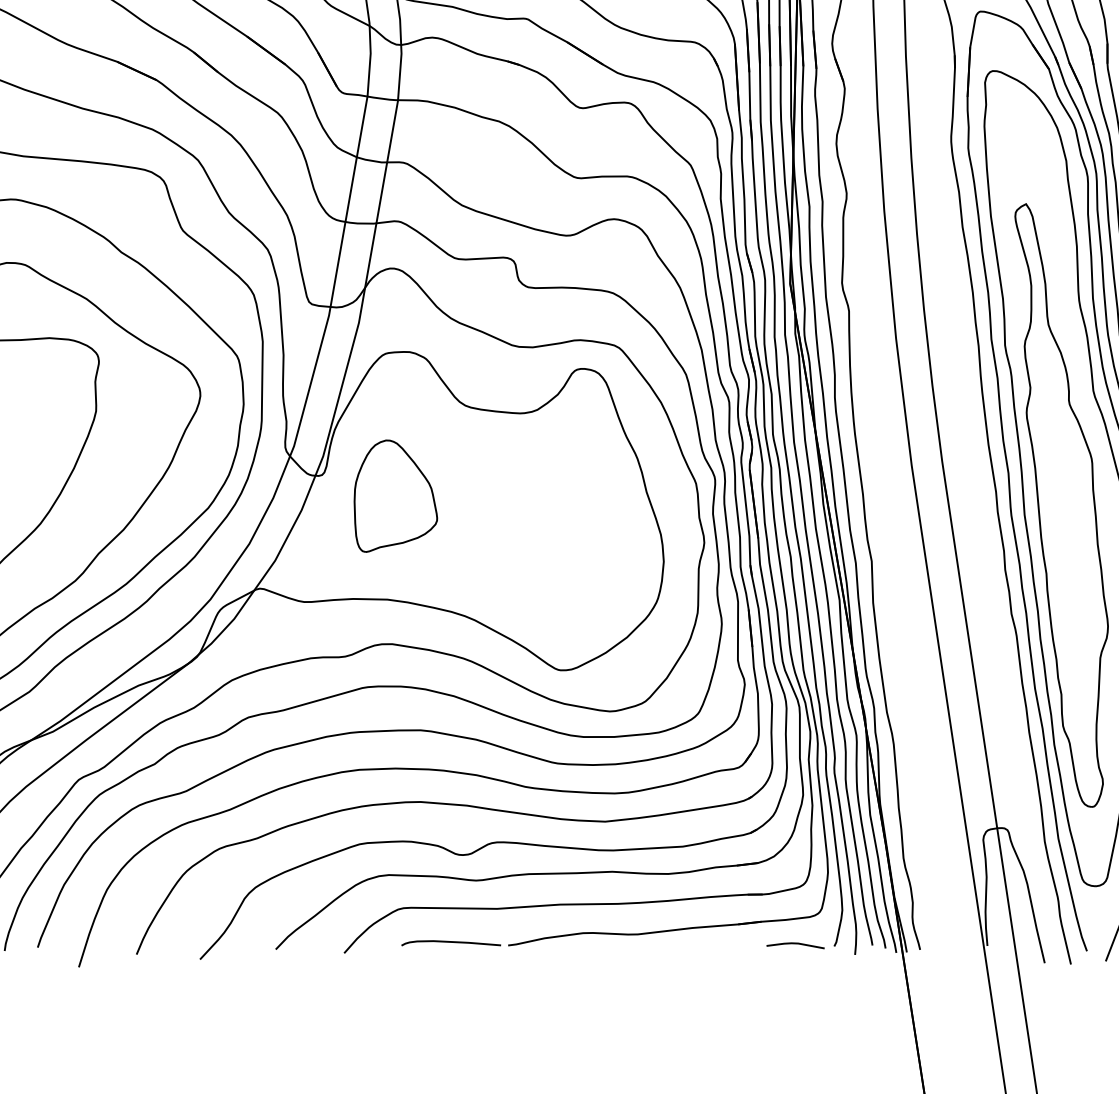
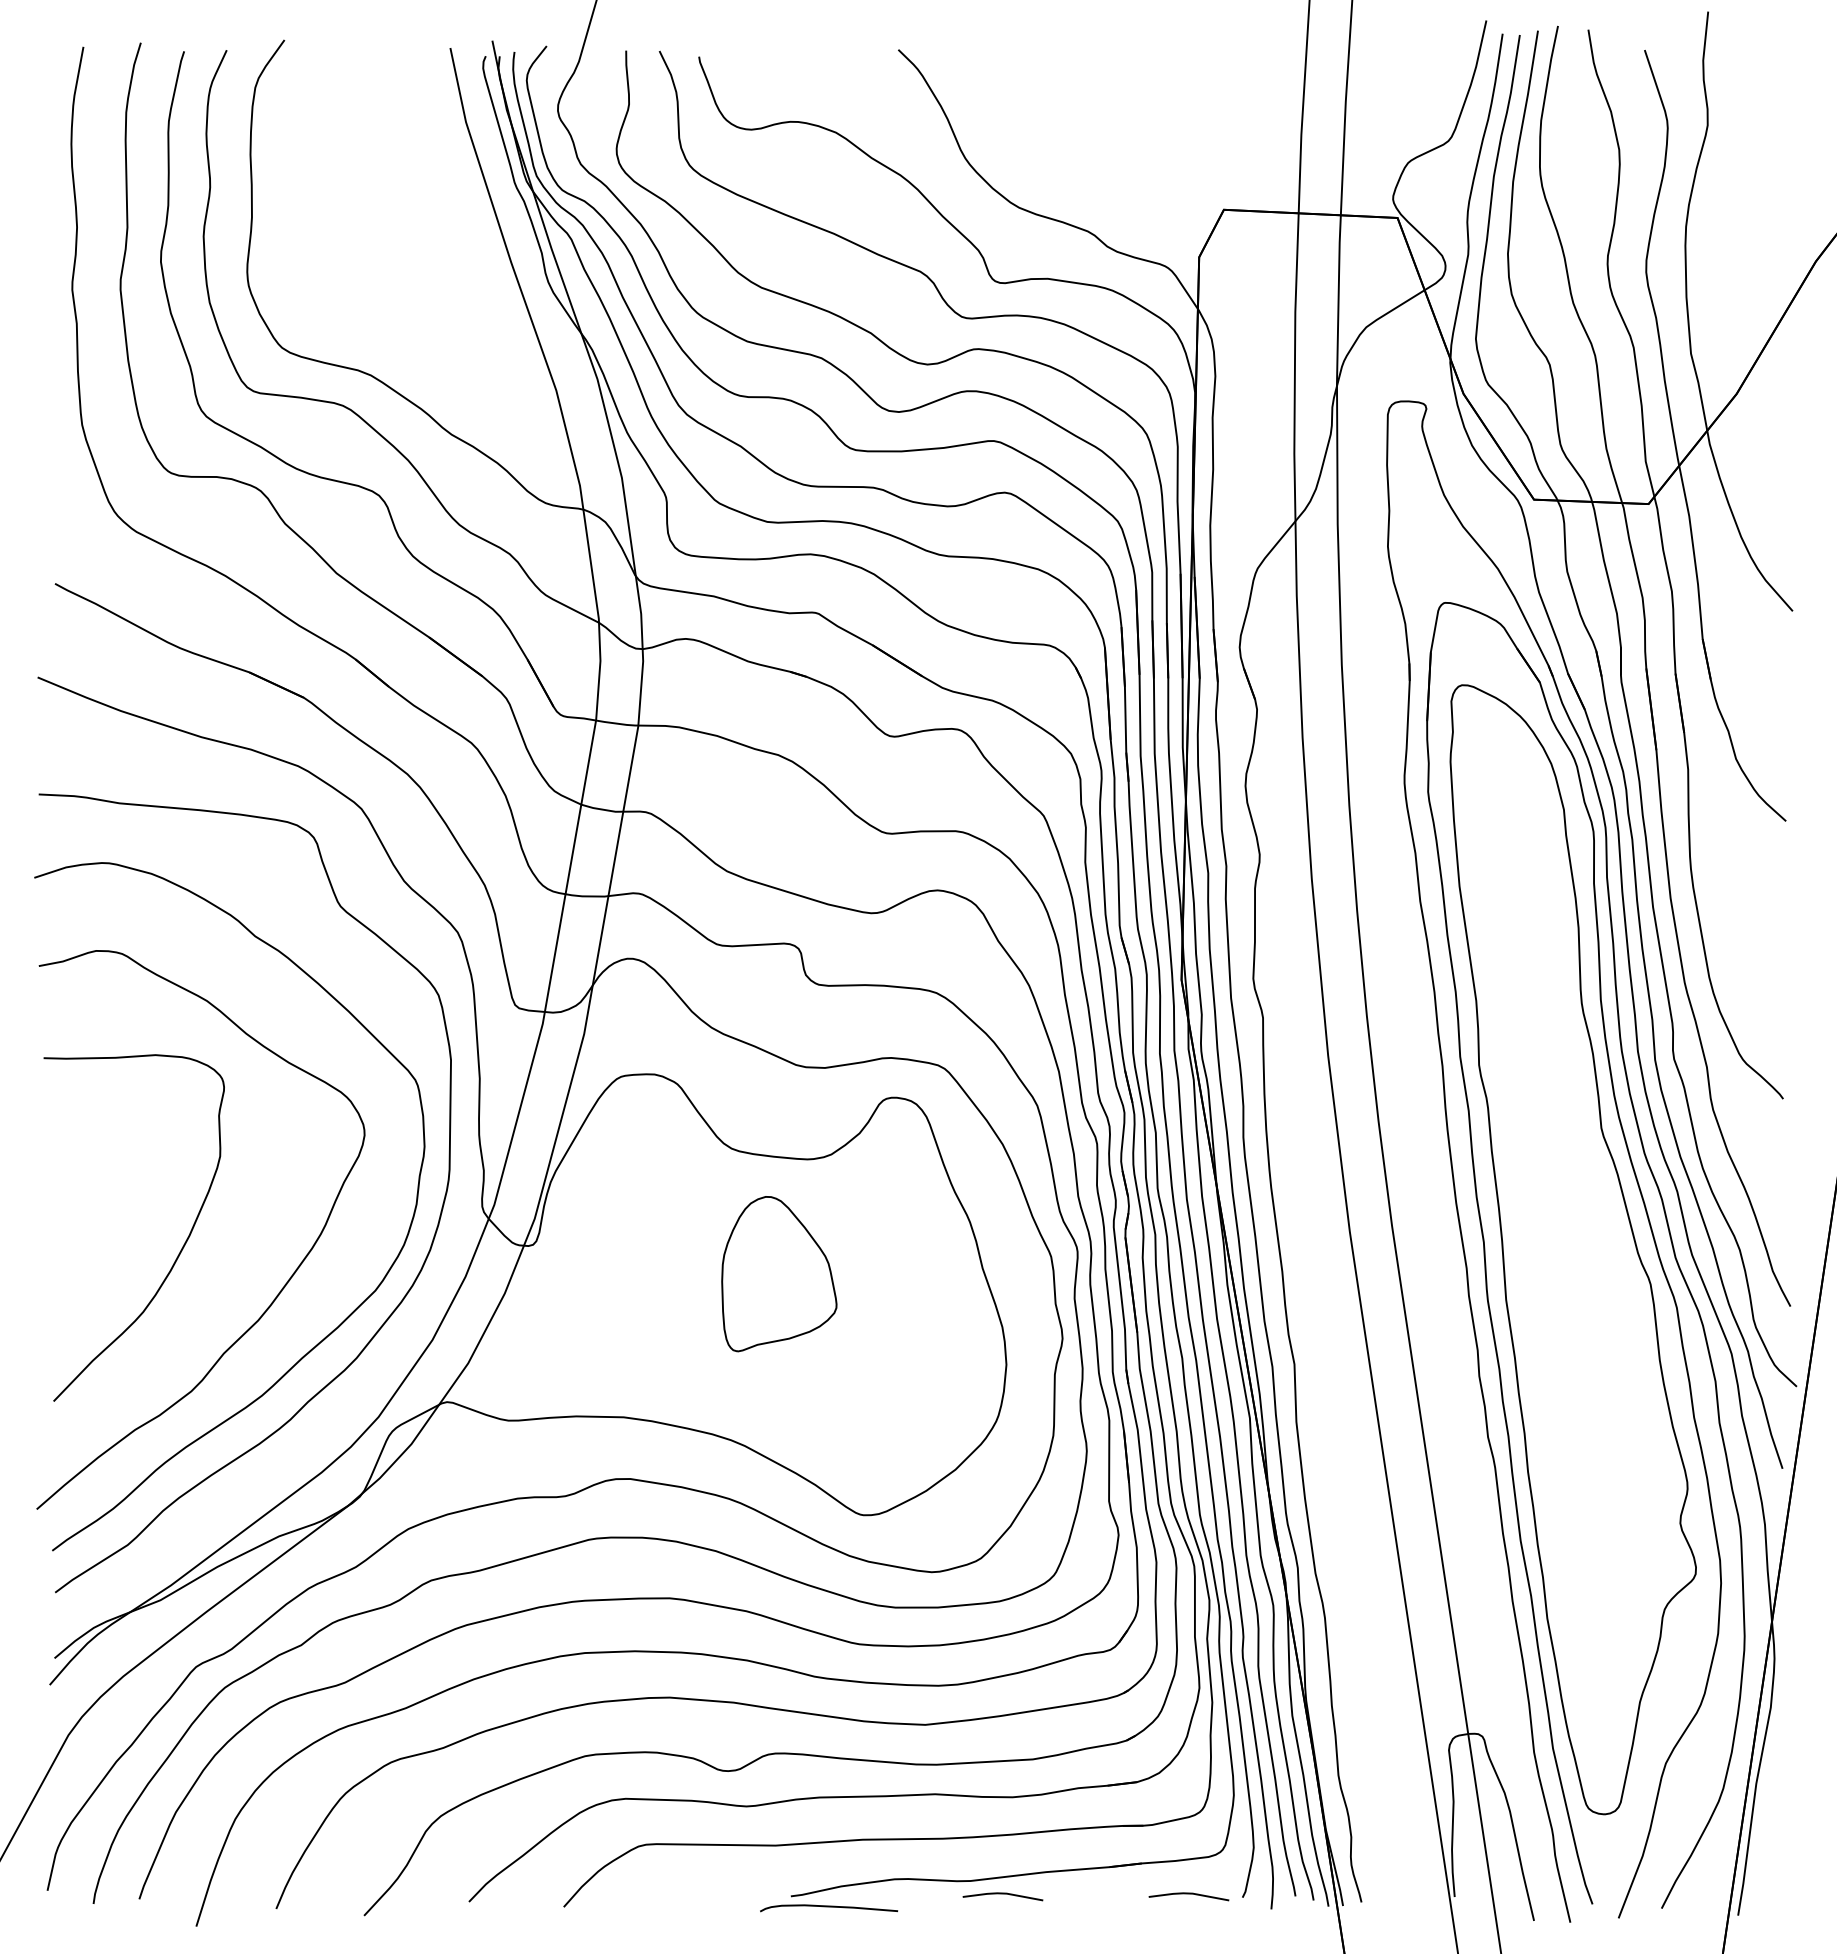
part: (395, 496) -> (779, 1274), moved
part: (1061, 505) -> (1557, 1286), removed
curve: (451, 942) -> (829, 1907), moved
line: (660, 944) -> (1002, 1894), added

